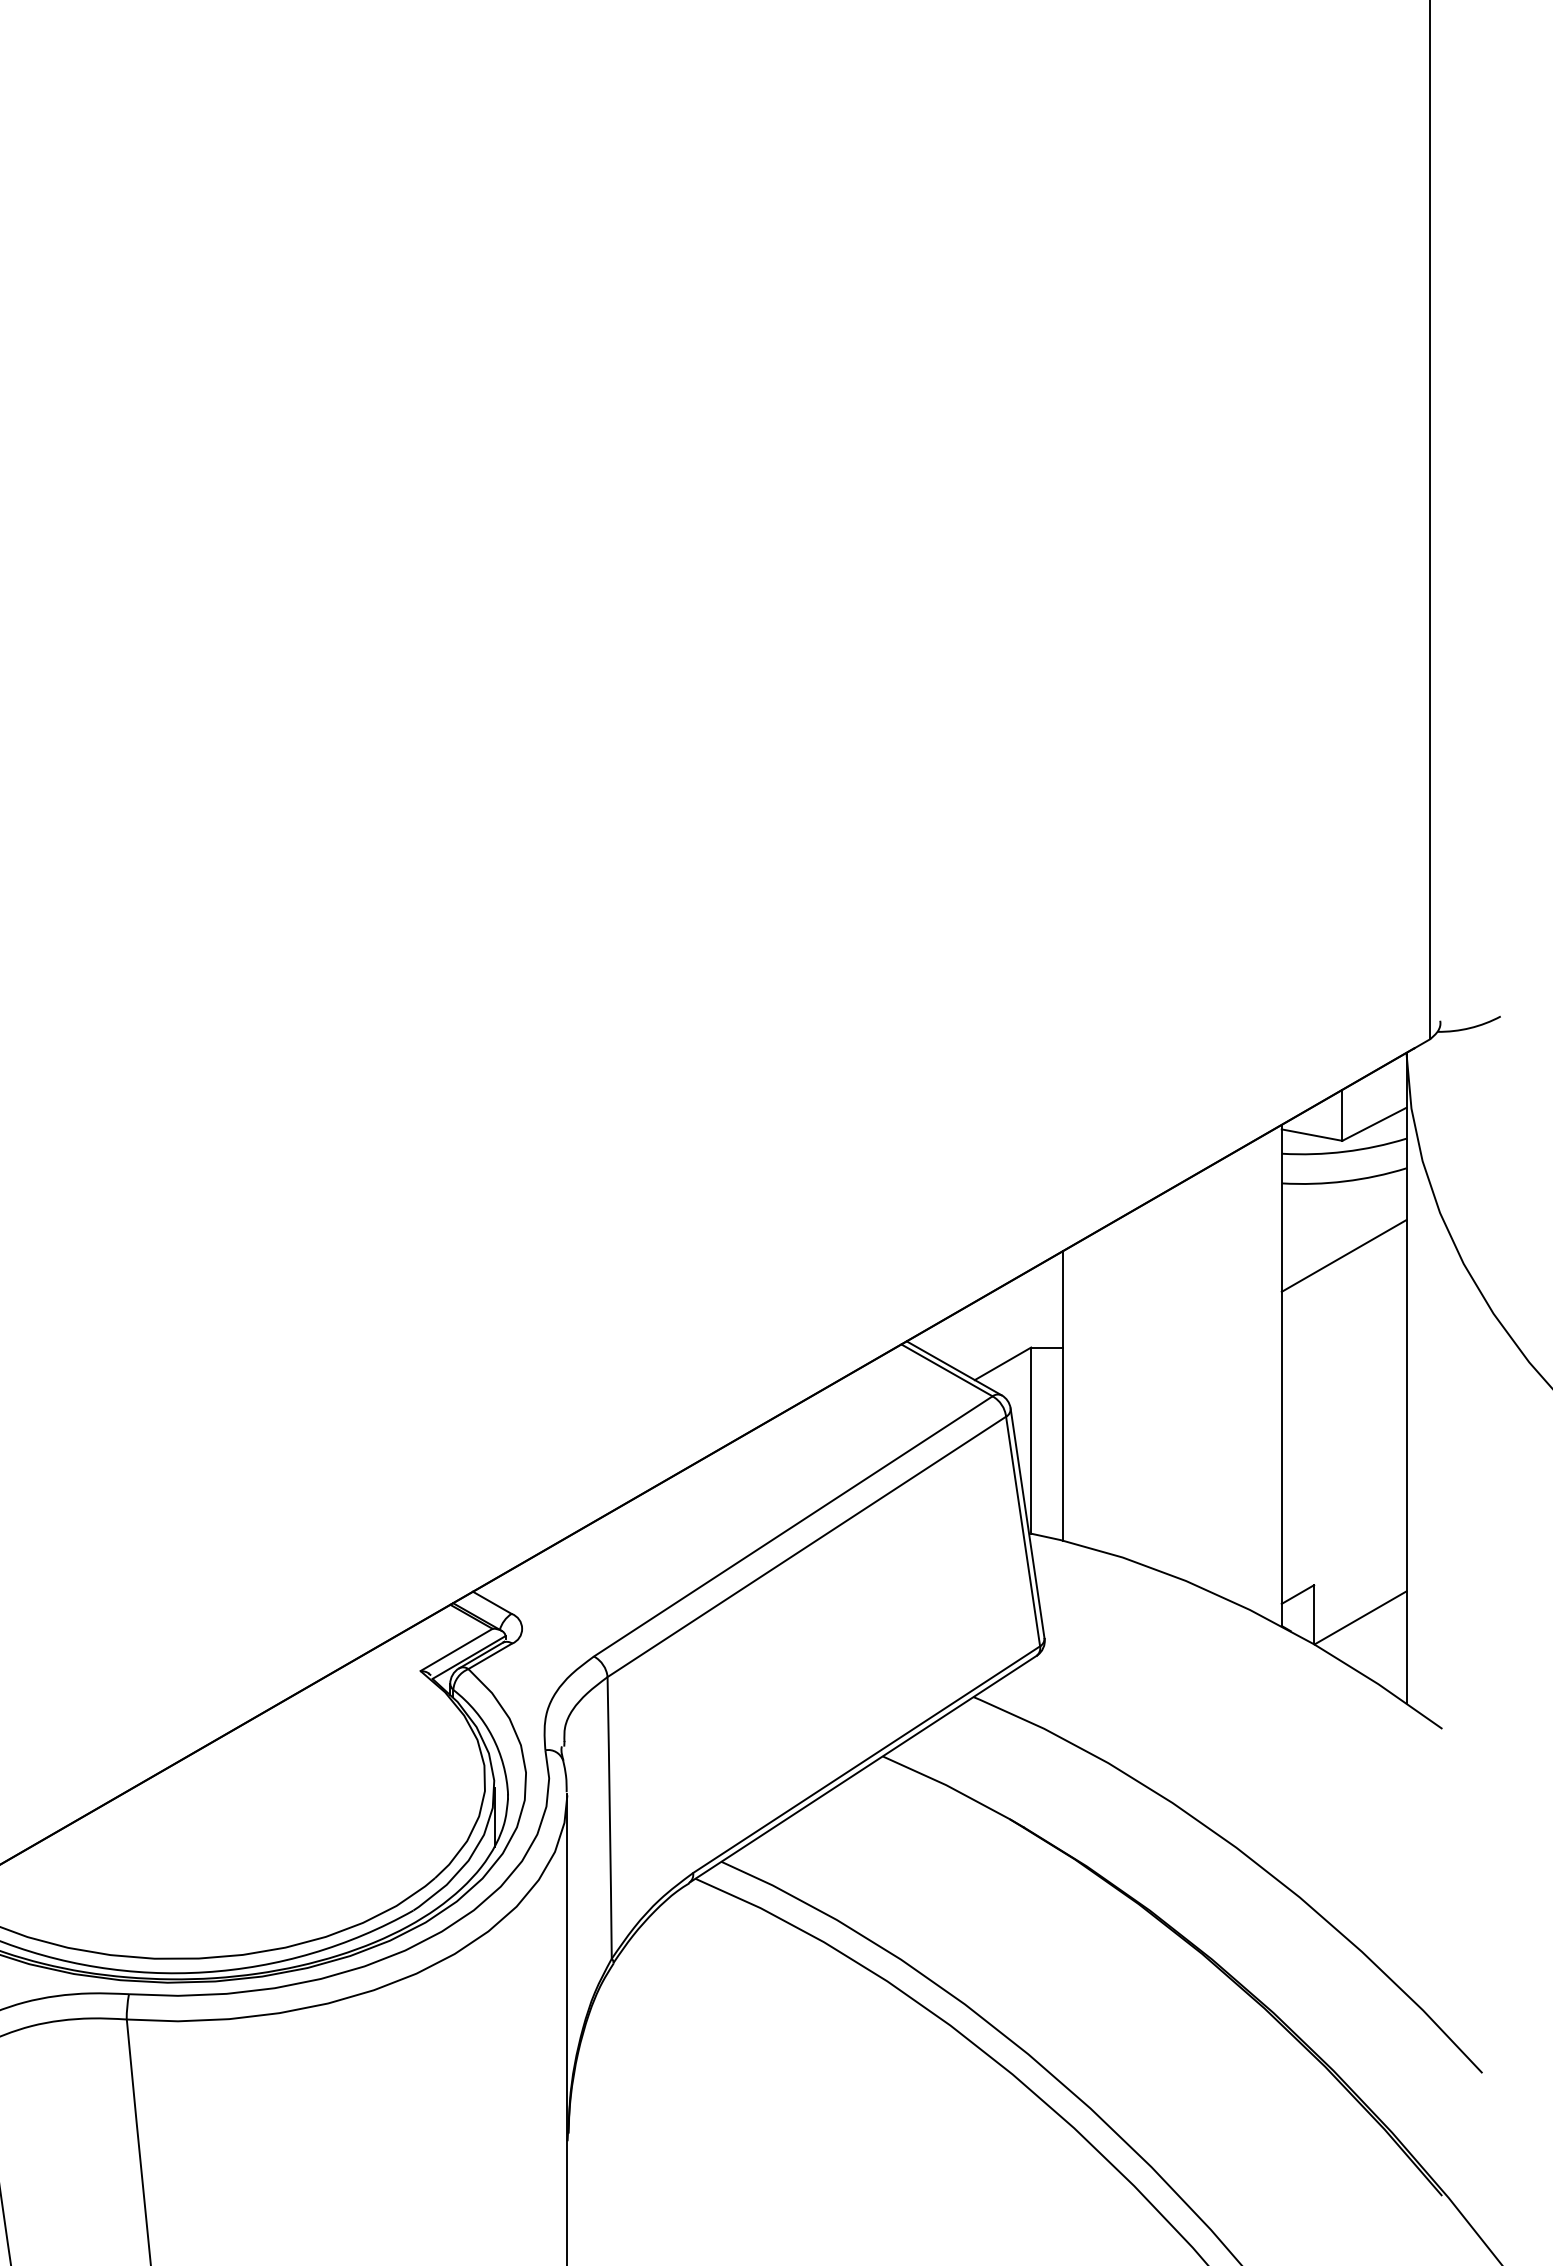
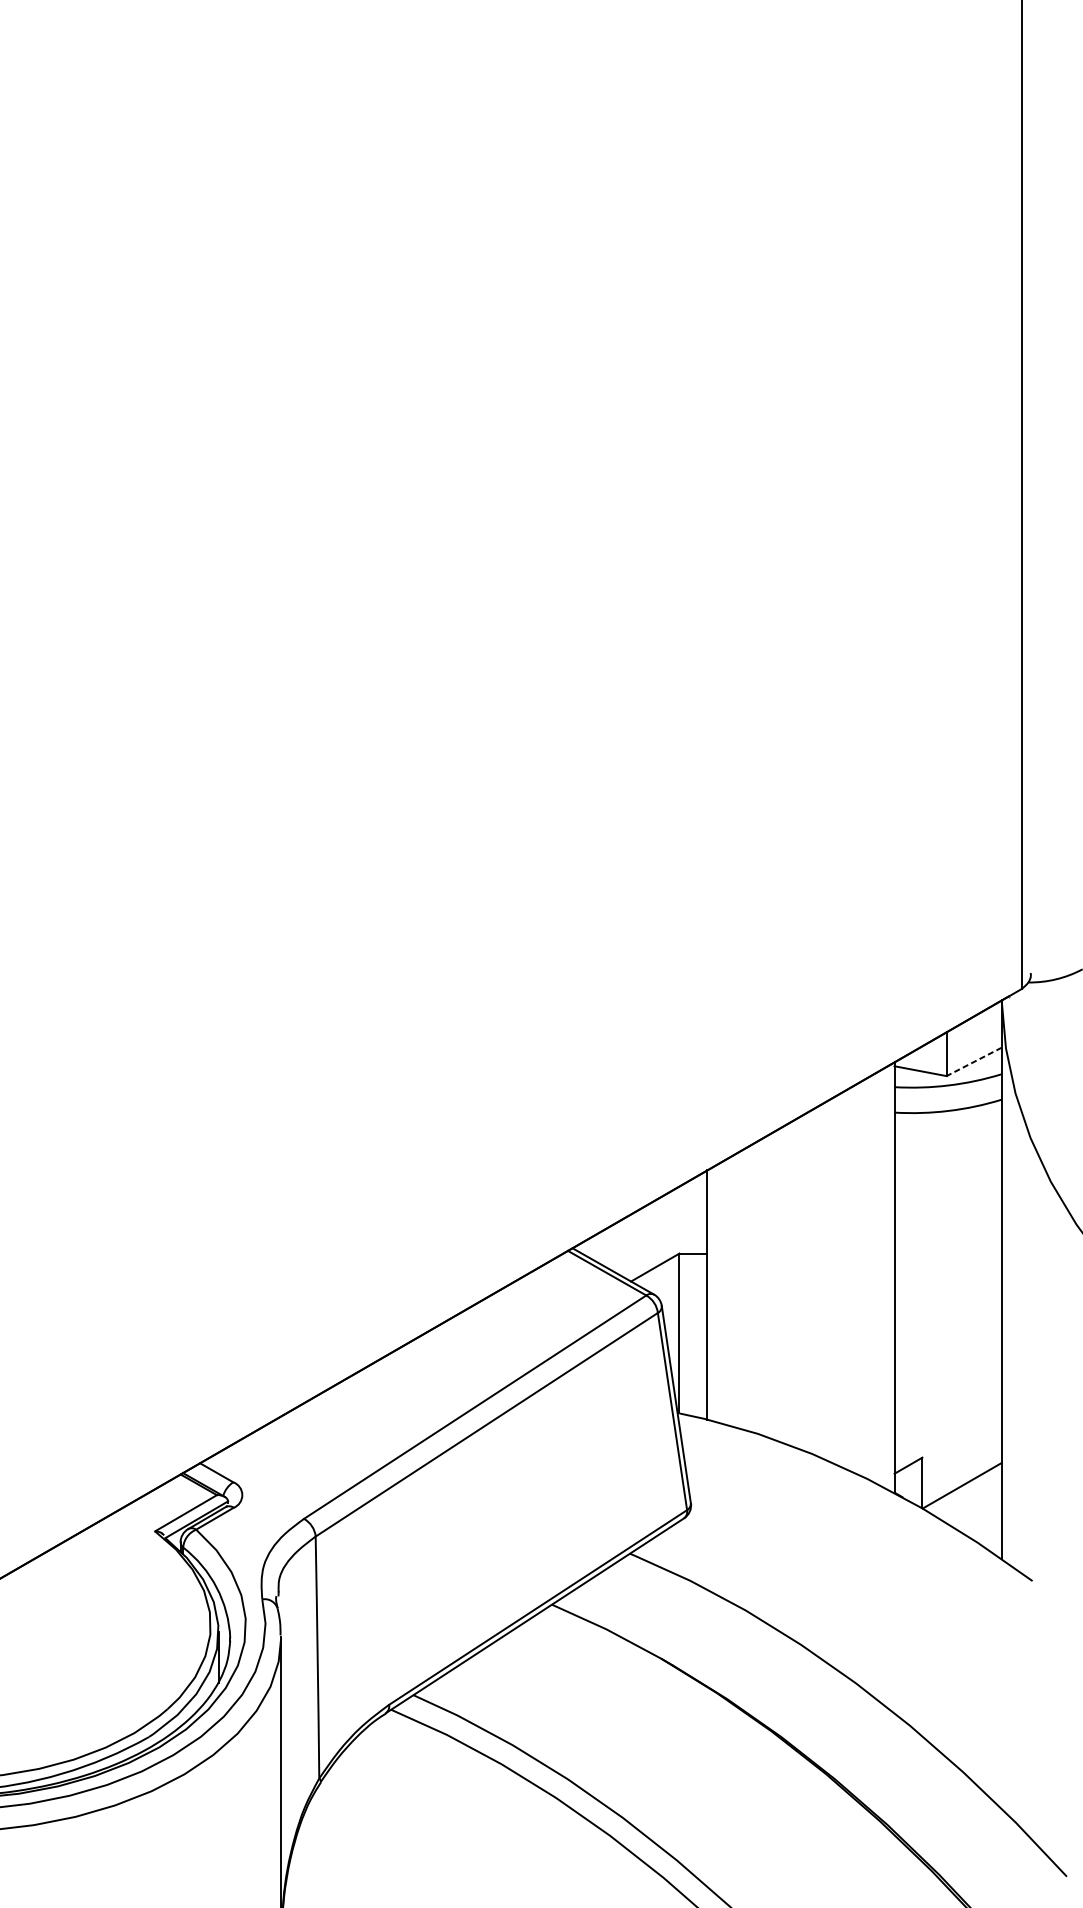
line: (1374, 1124) -> (974, 1062), solid -> dashed
line: (1343, 1255) -> (947, 1174), removed

